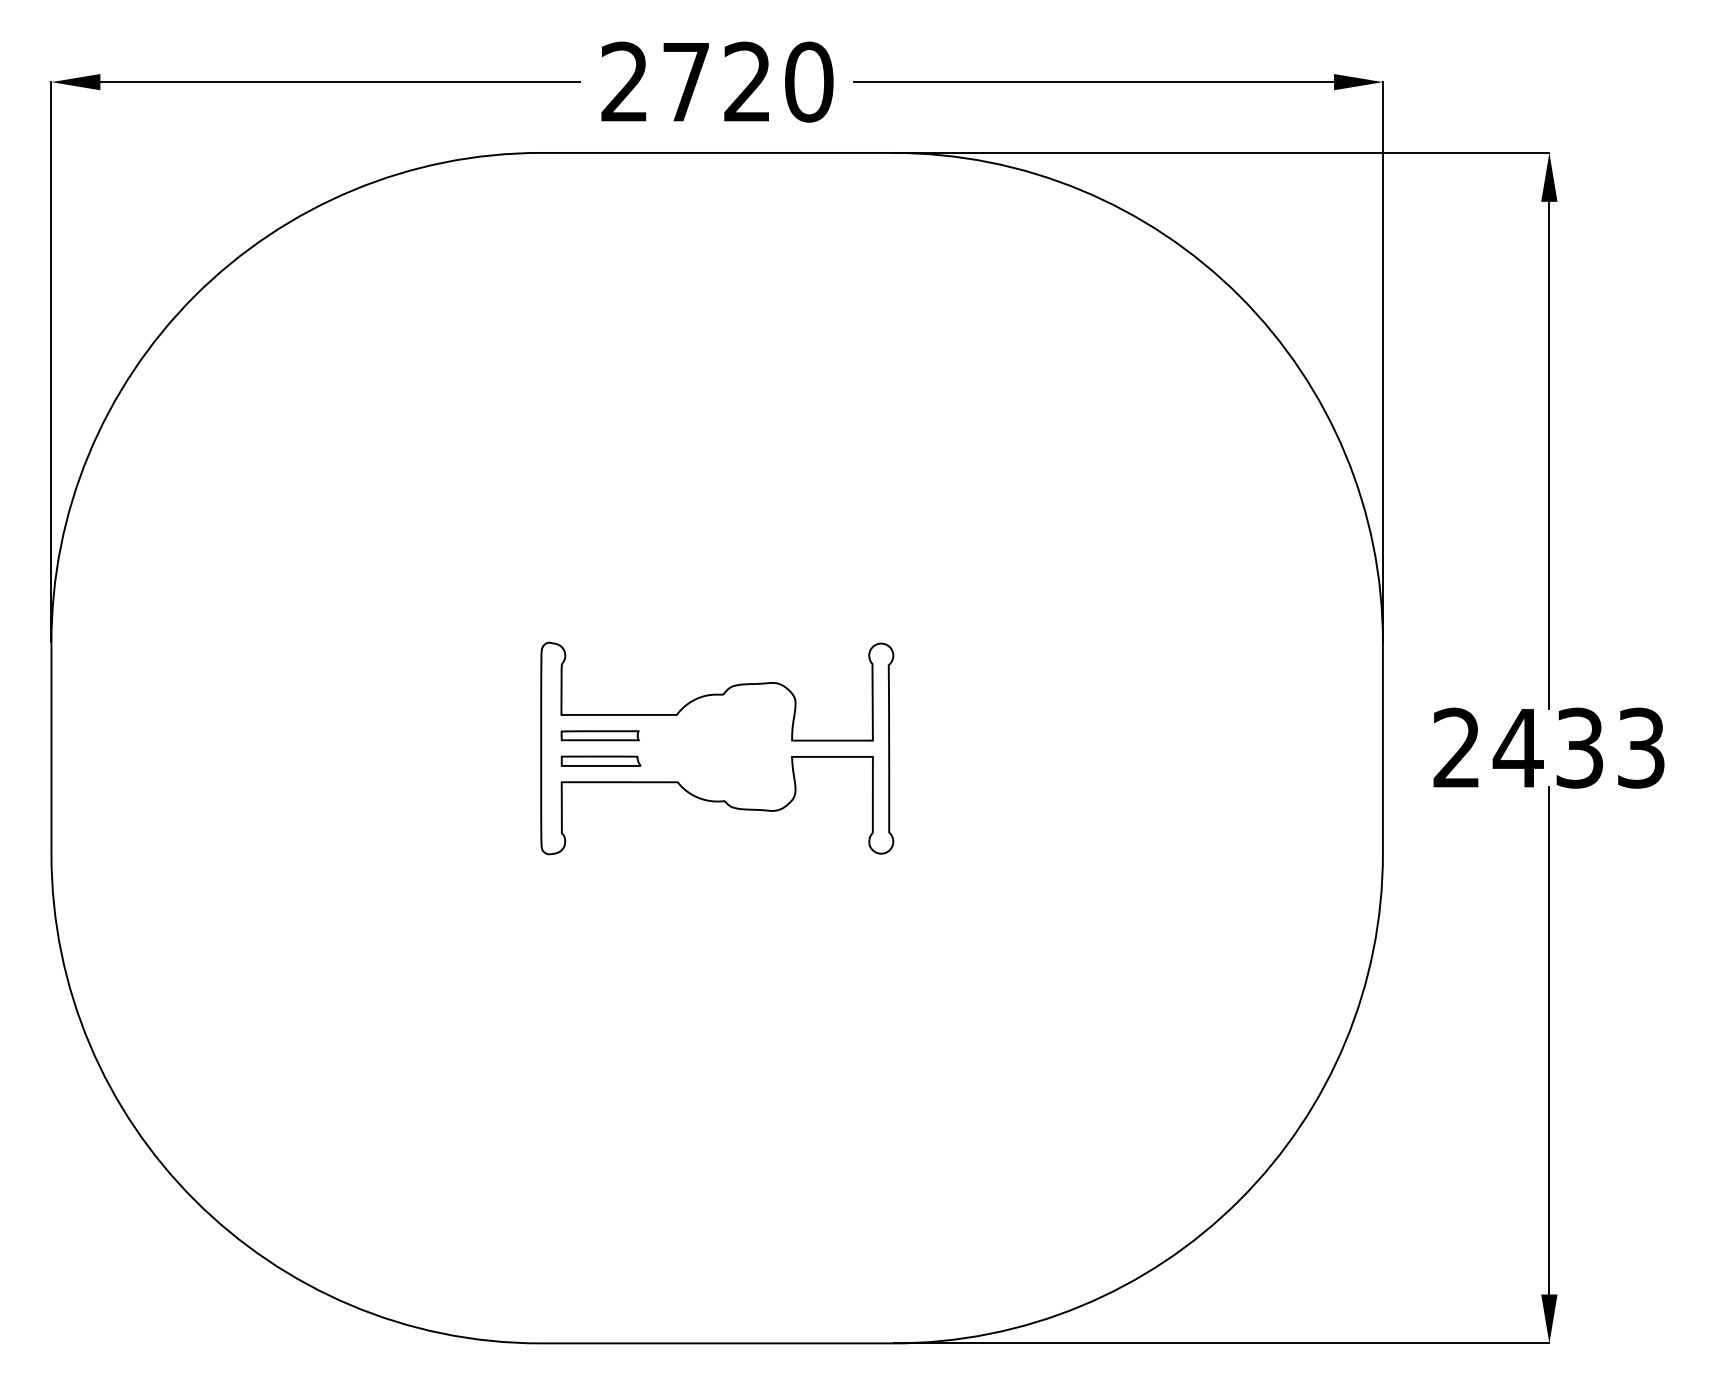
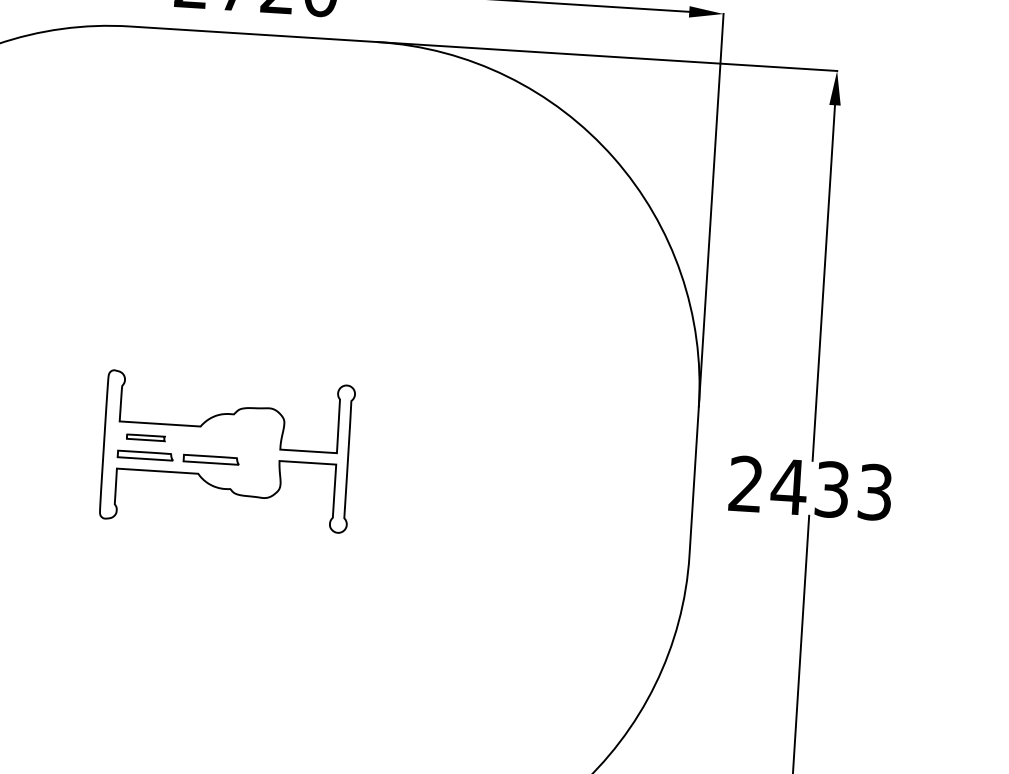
part: (599, 735) -> (145, 437), size x0.7
part: (694, 760) -> (210, 459), added

